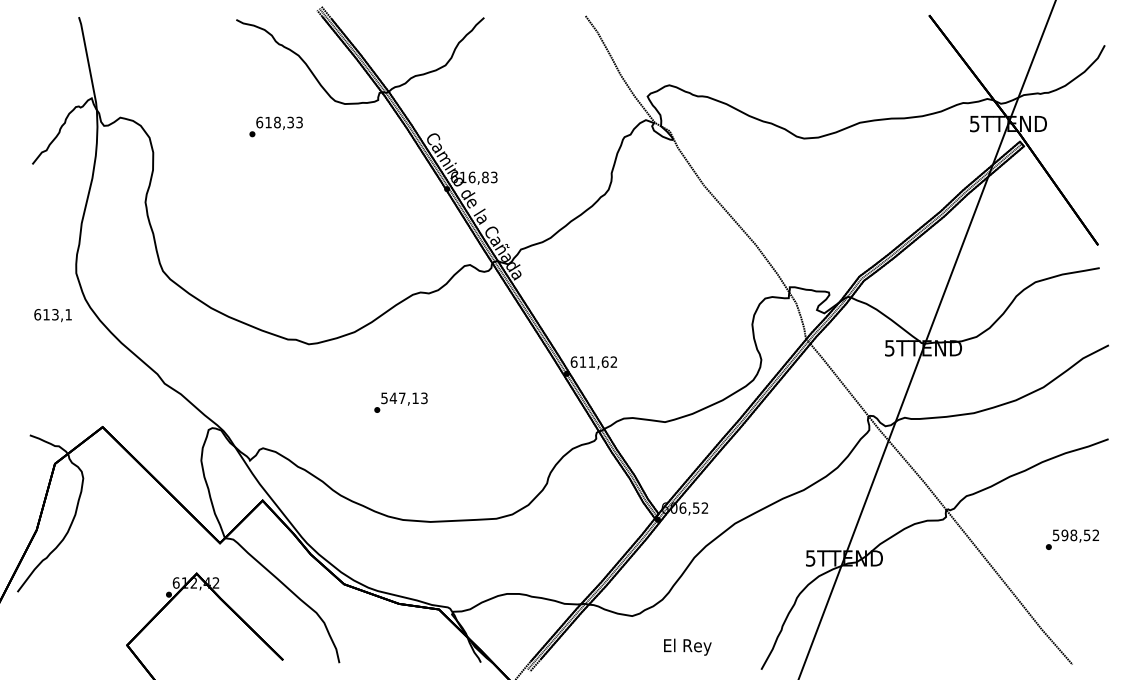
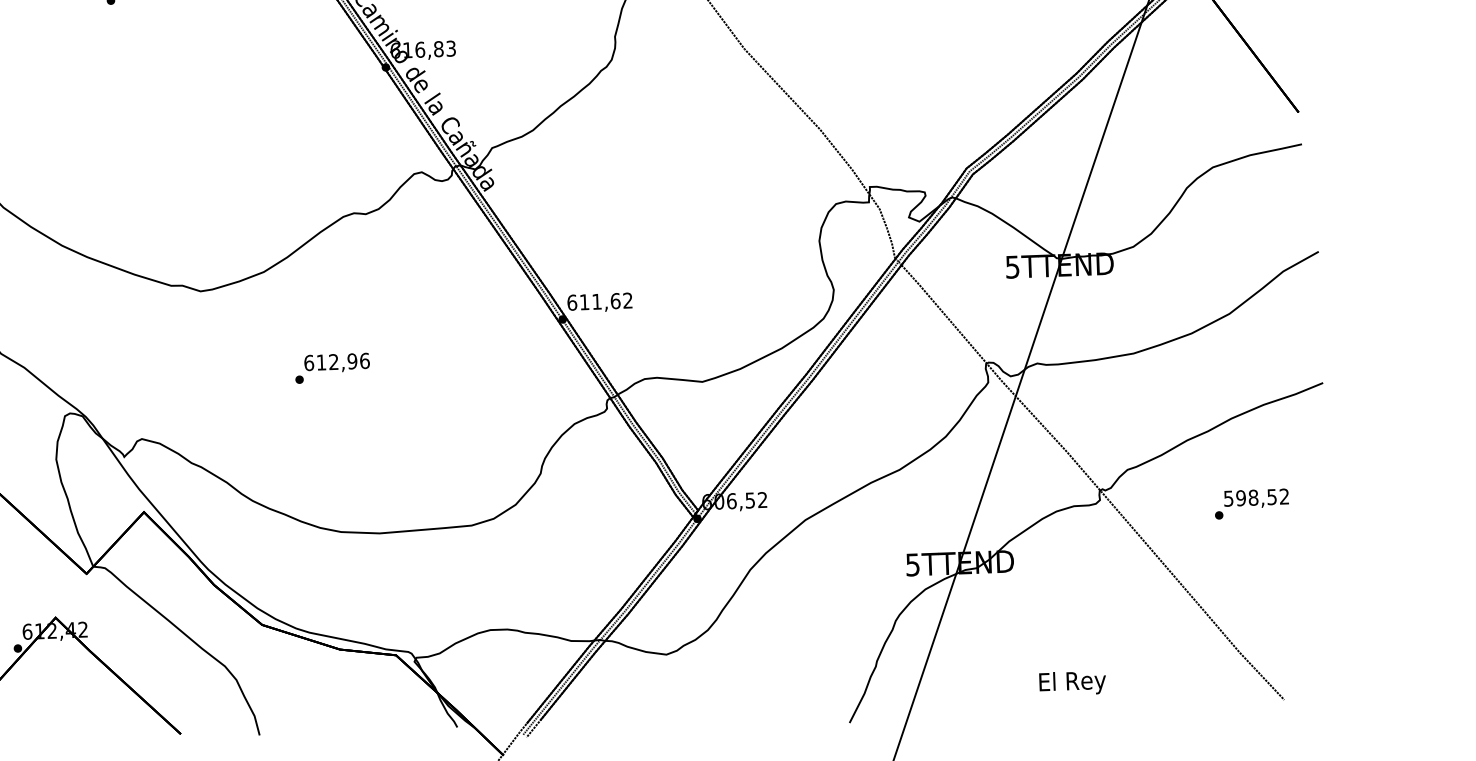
text: (404, 398) -> (337, 362), 547,13 -> 612,96
text: (1072, 539) -> (1251, 503), moved
text: (687, 646) -> (1072, 682), moved

